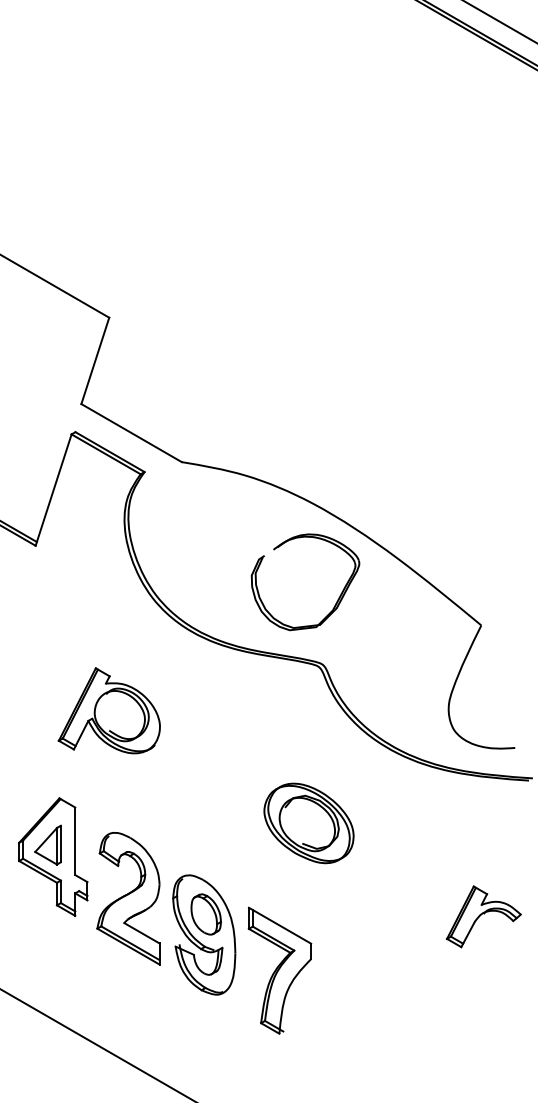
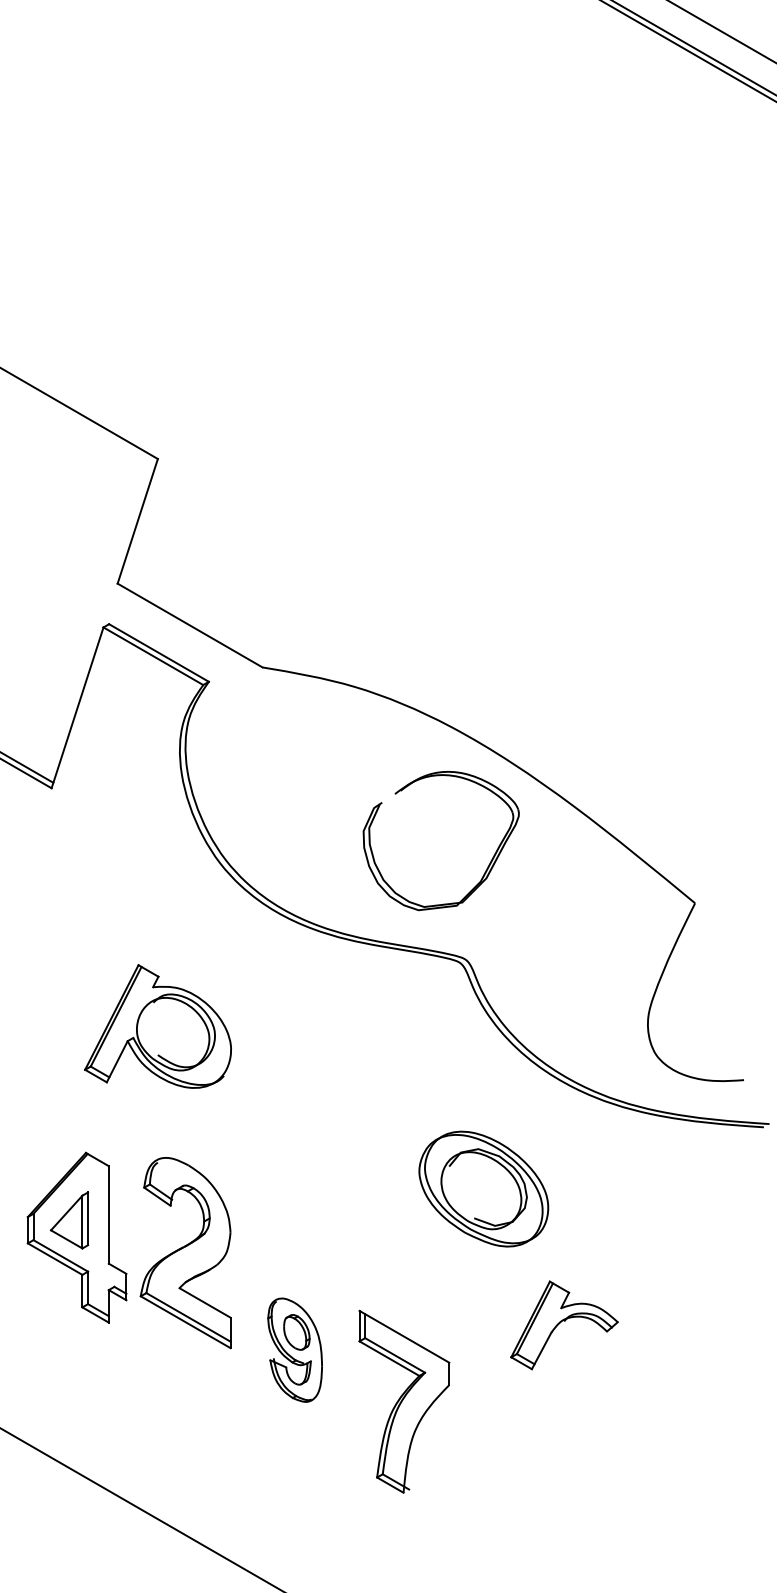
part: (308, 823) -> (483, 1189), moved
part: (128, 898) -> (185, 1252), moved
part: (483, 916) -> (563, 1324), moved
part: (204, 934) -> (295, 1349), size x0.6

